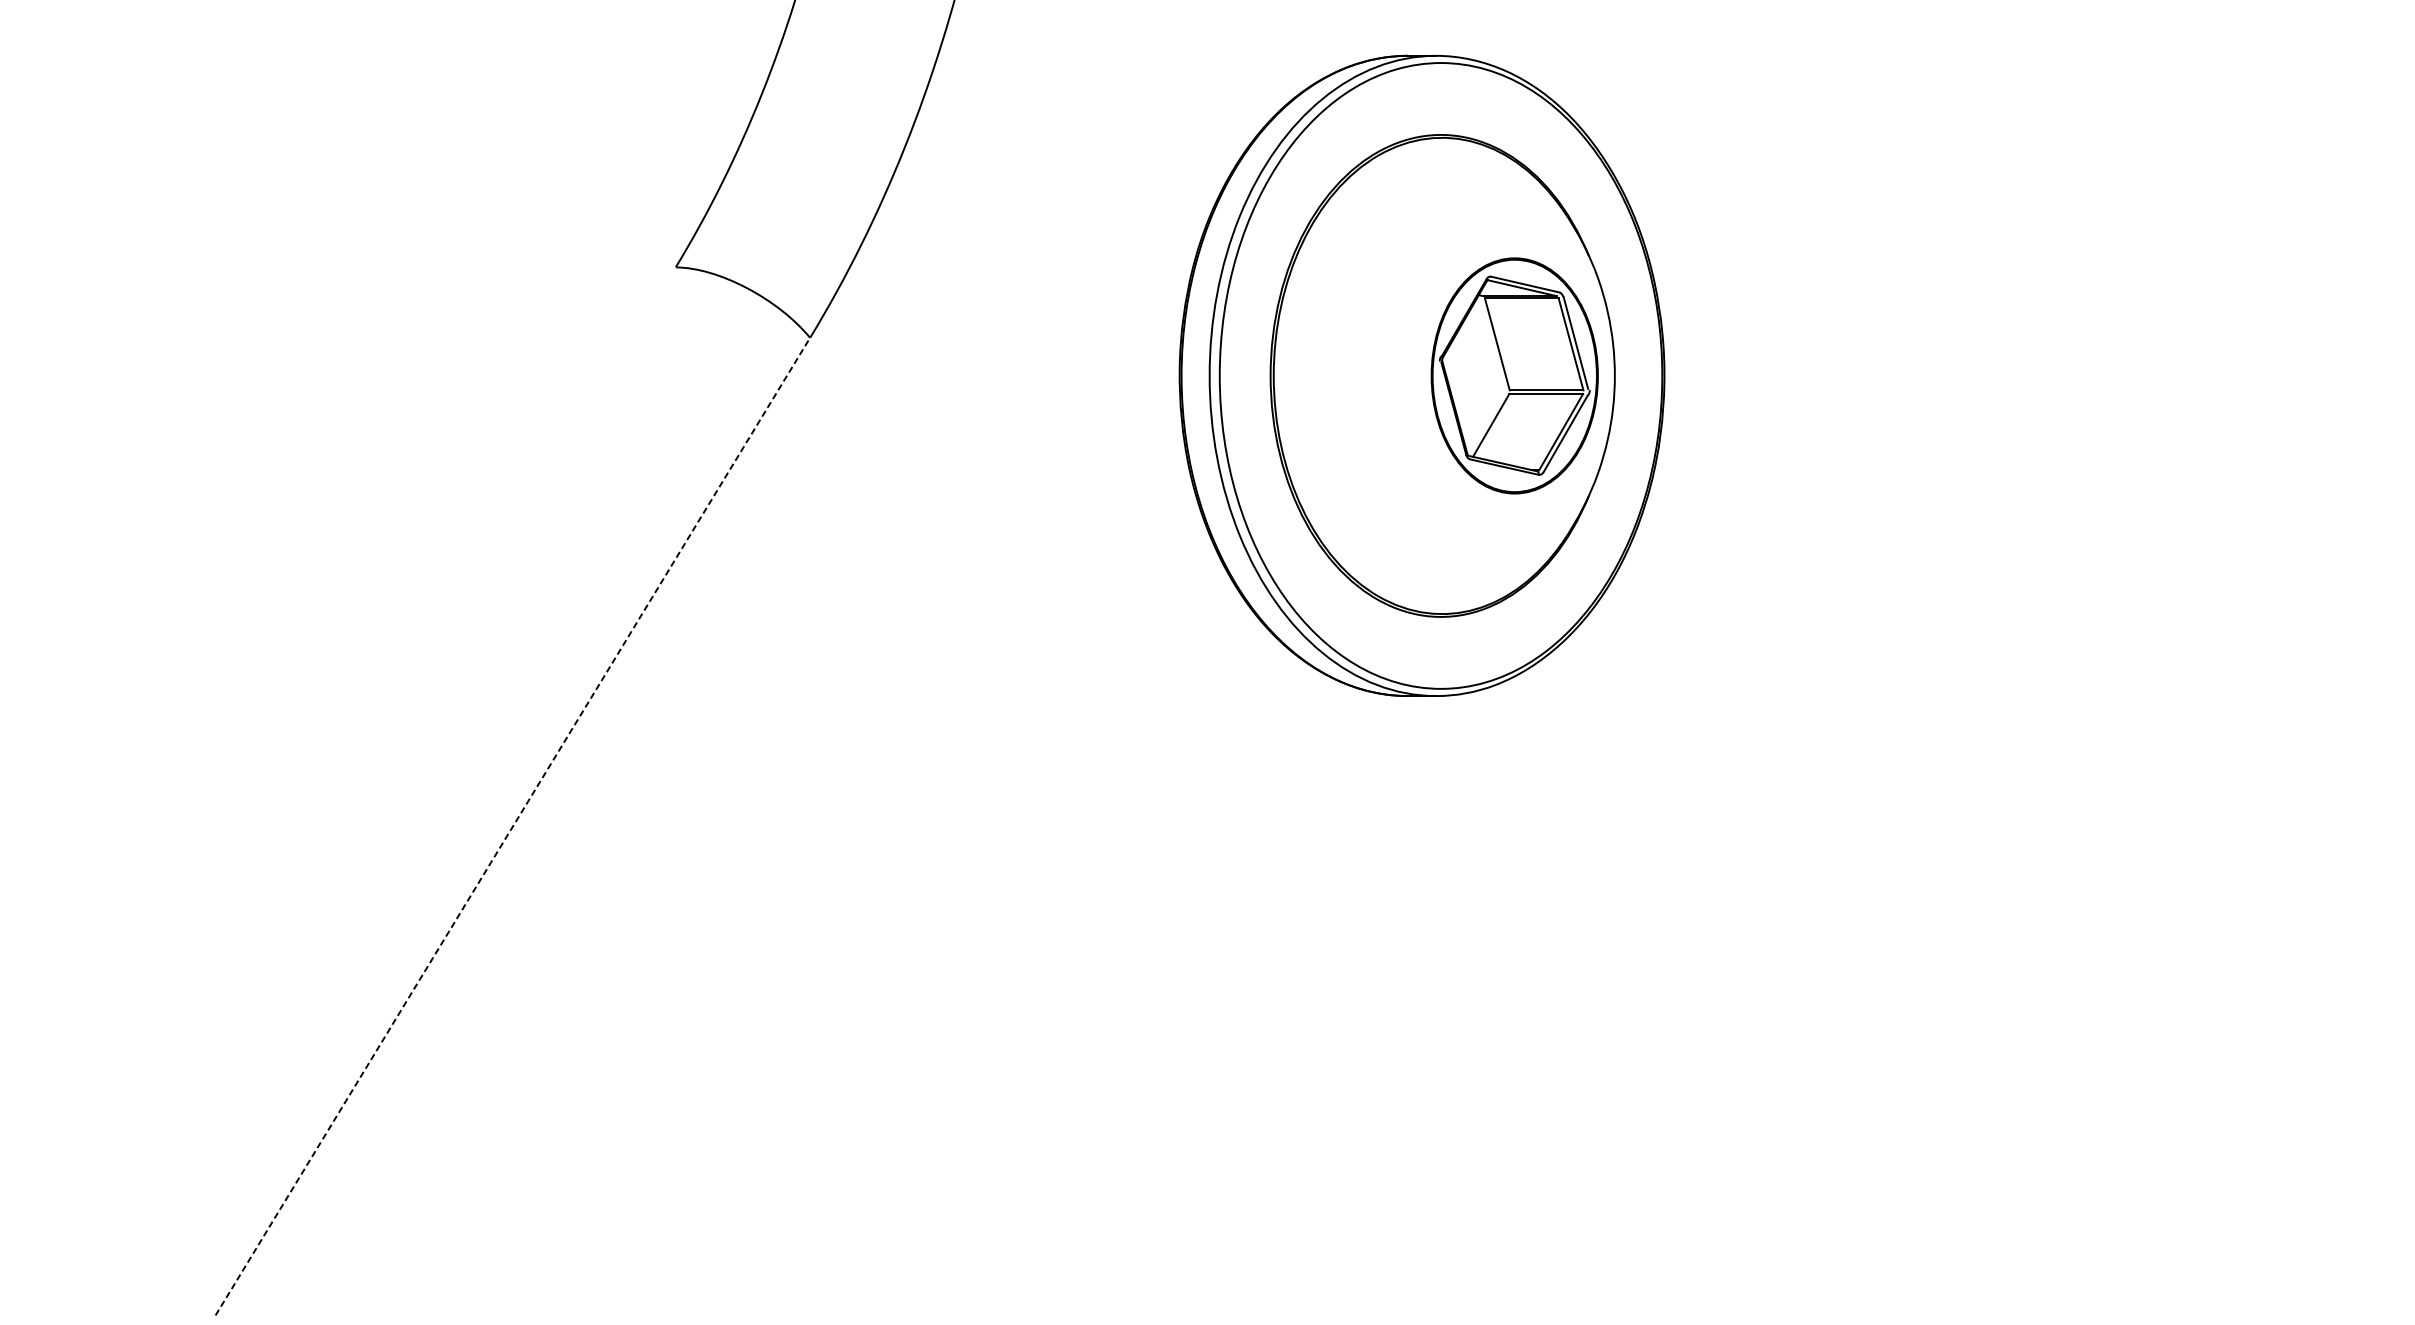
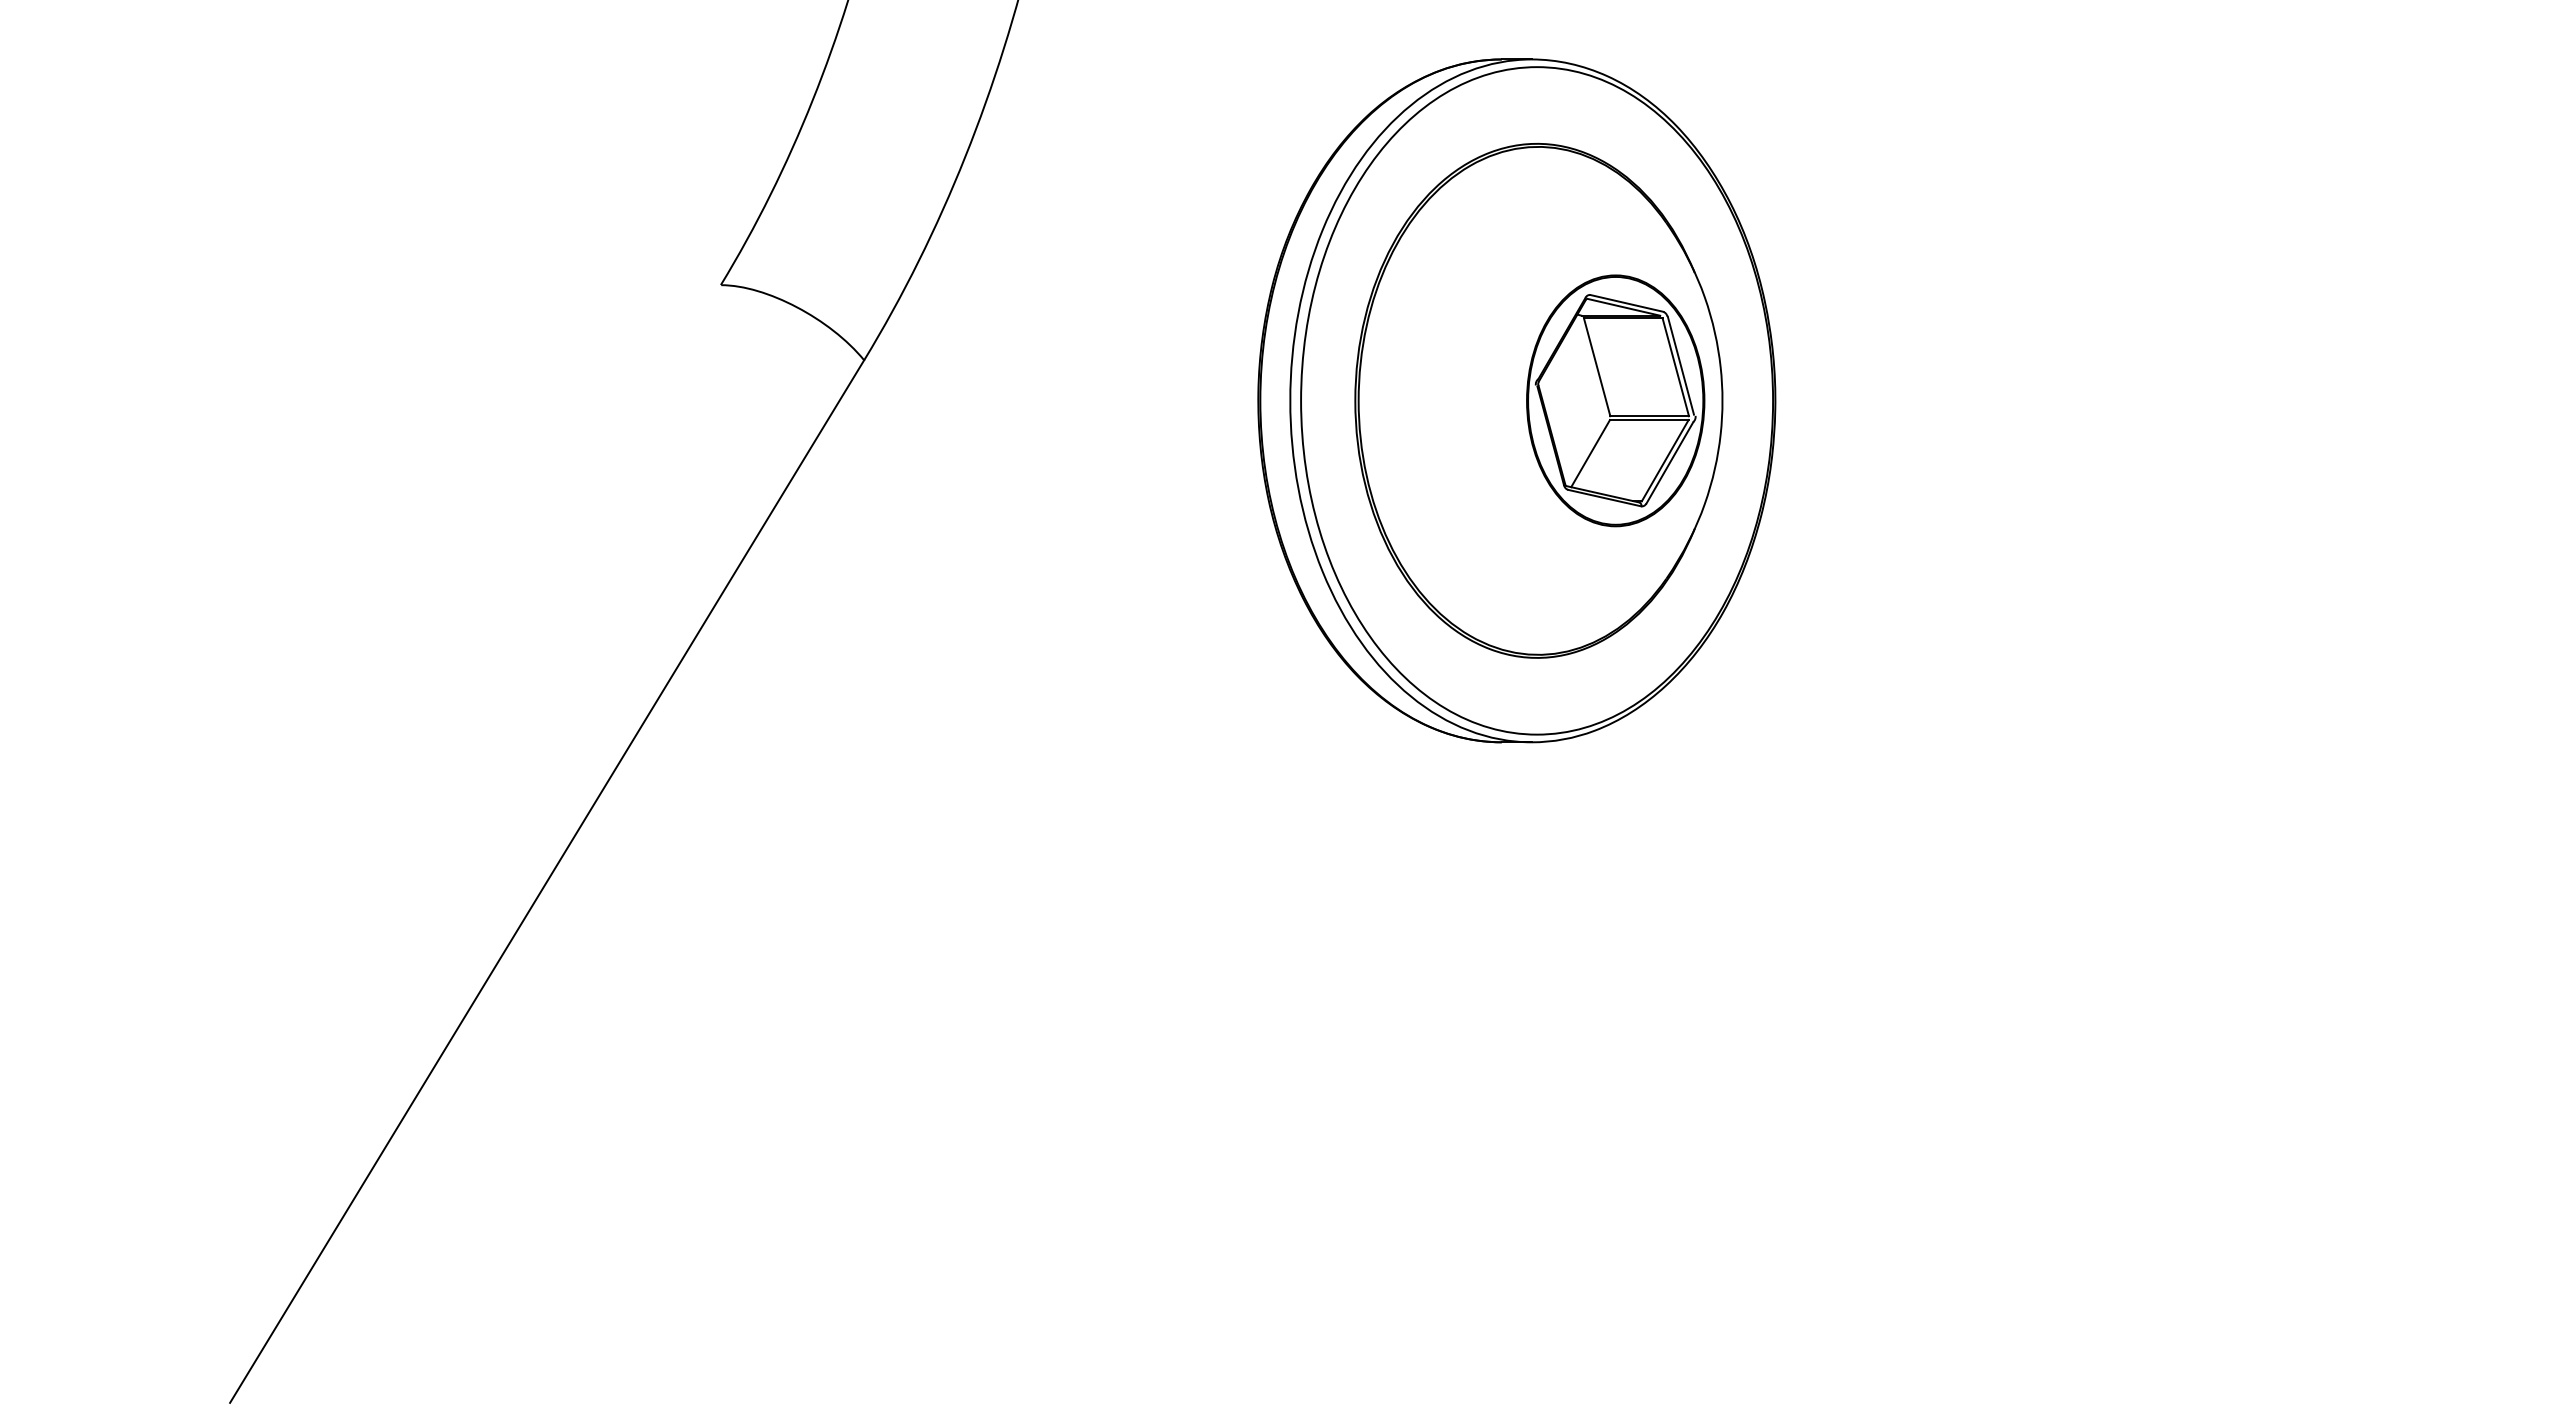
line: (513, 826) -> (547, 881), dashed -> solid

